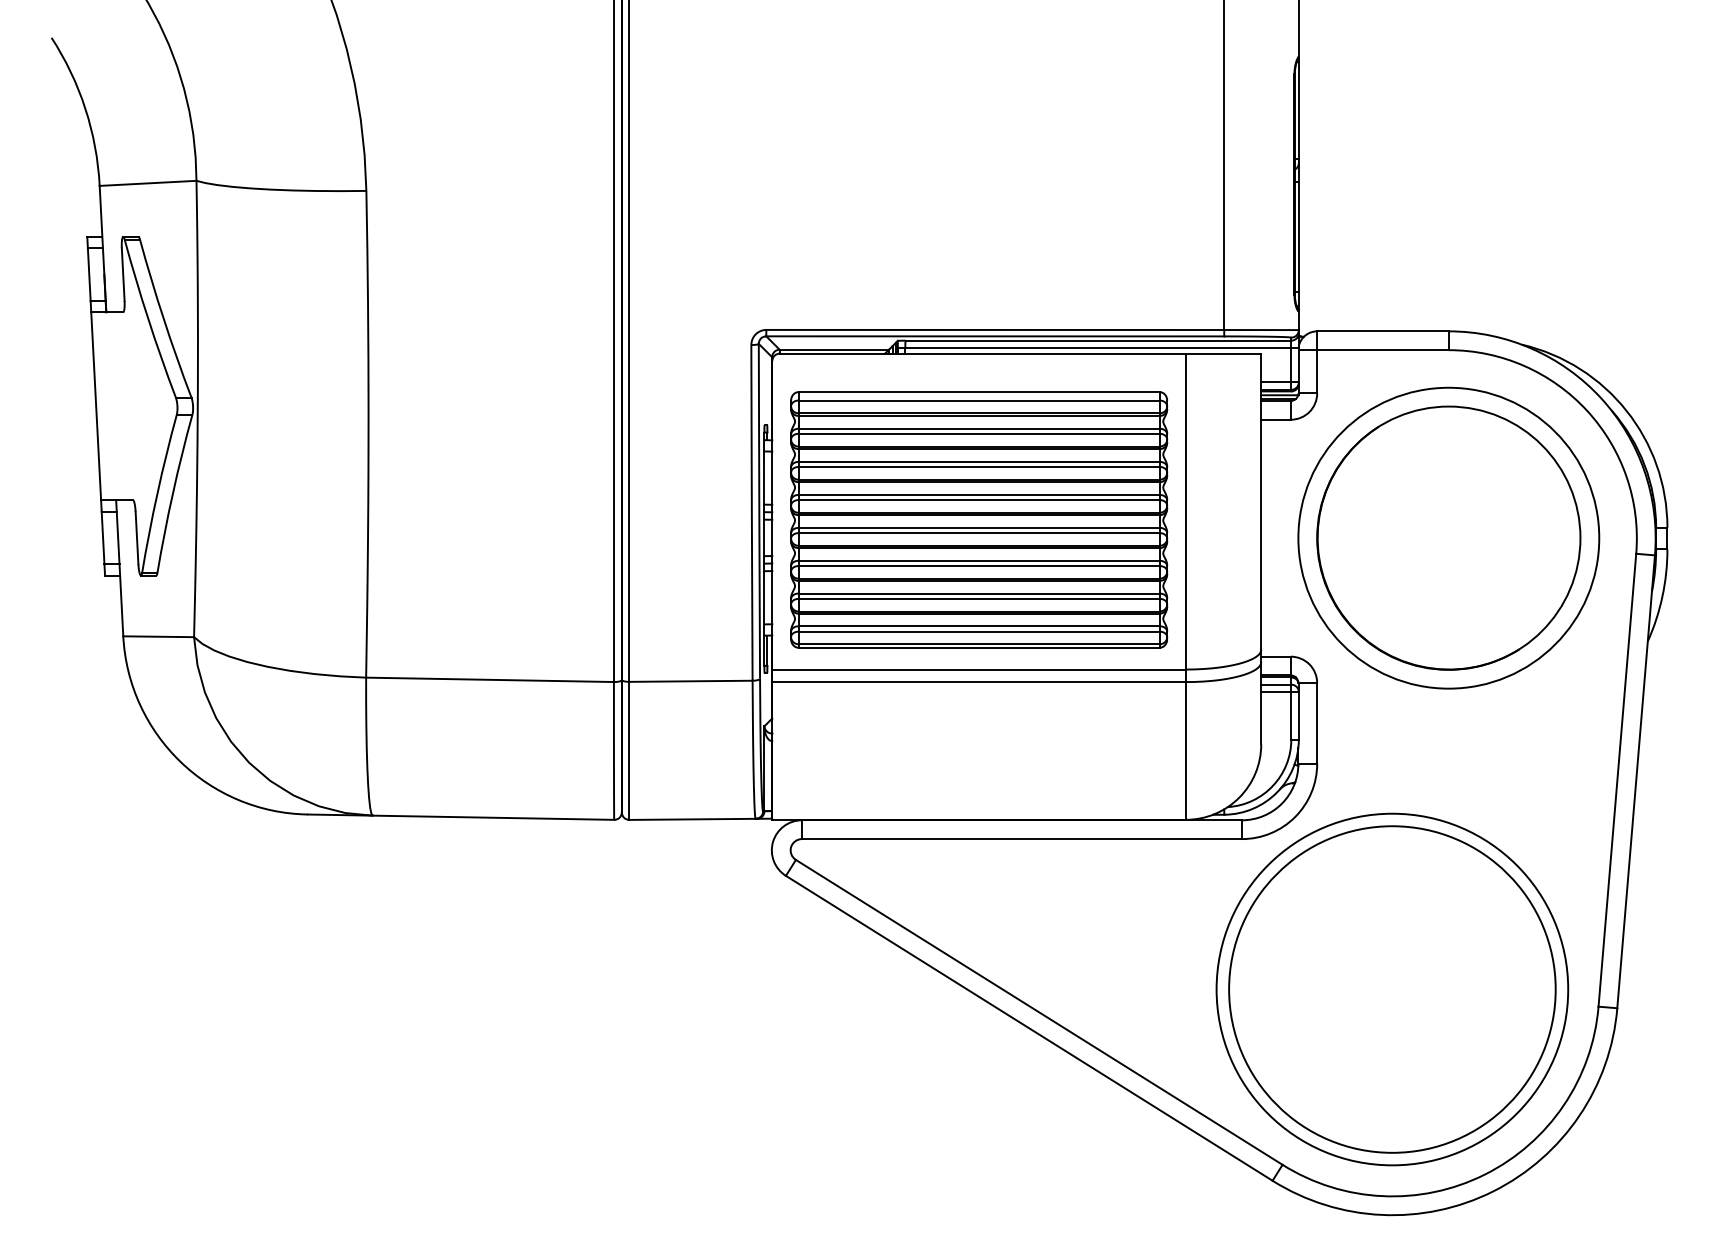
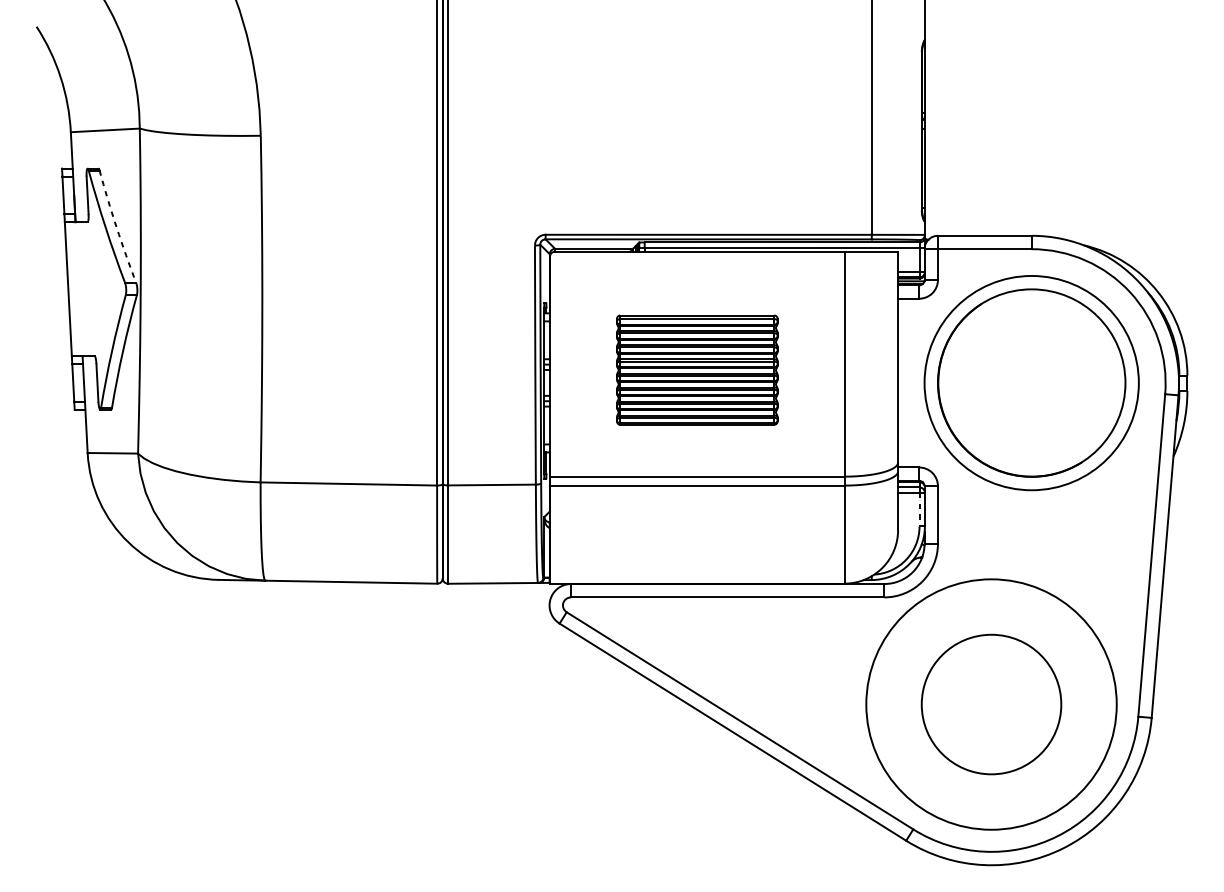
arc: (163, 319) -> (116, 227), solid -> dashed
part: (979, 519) -> (697, 369), size x0.6
line: (1291, 715) -> (919, 509), solid -> dashed
circle: (1392, 989) -> (991, 704), size x0.6

